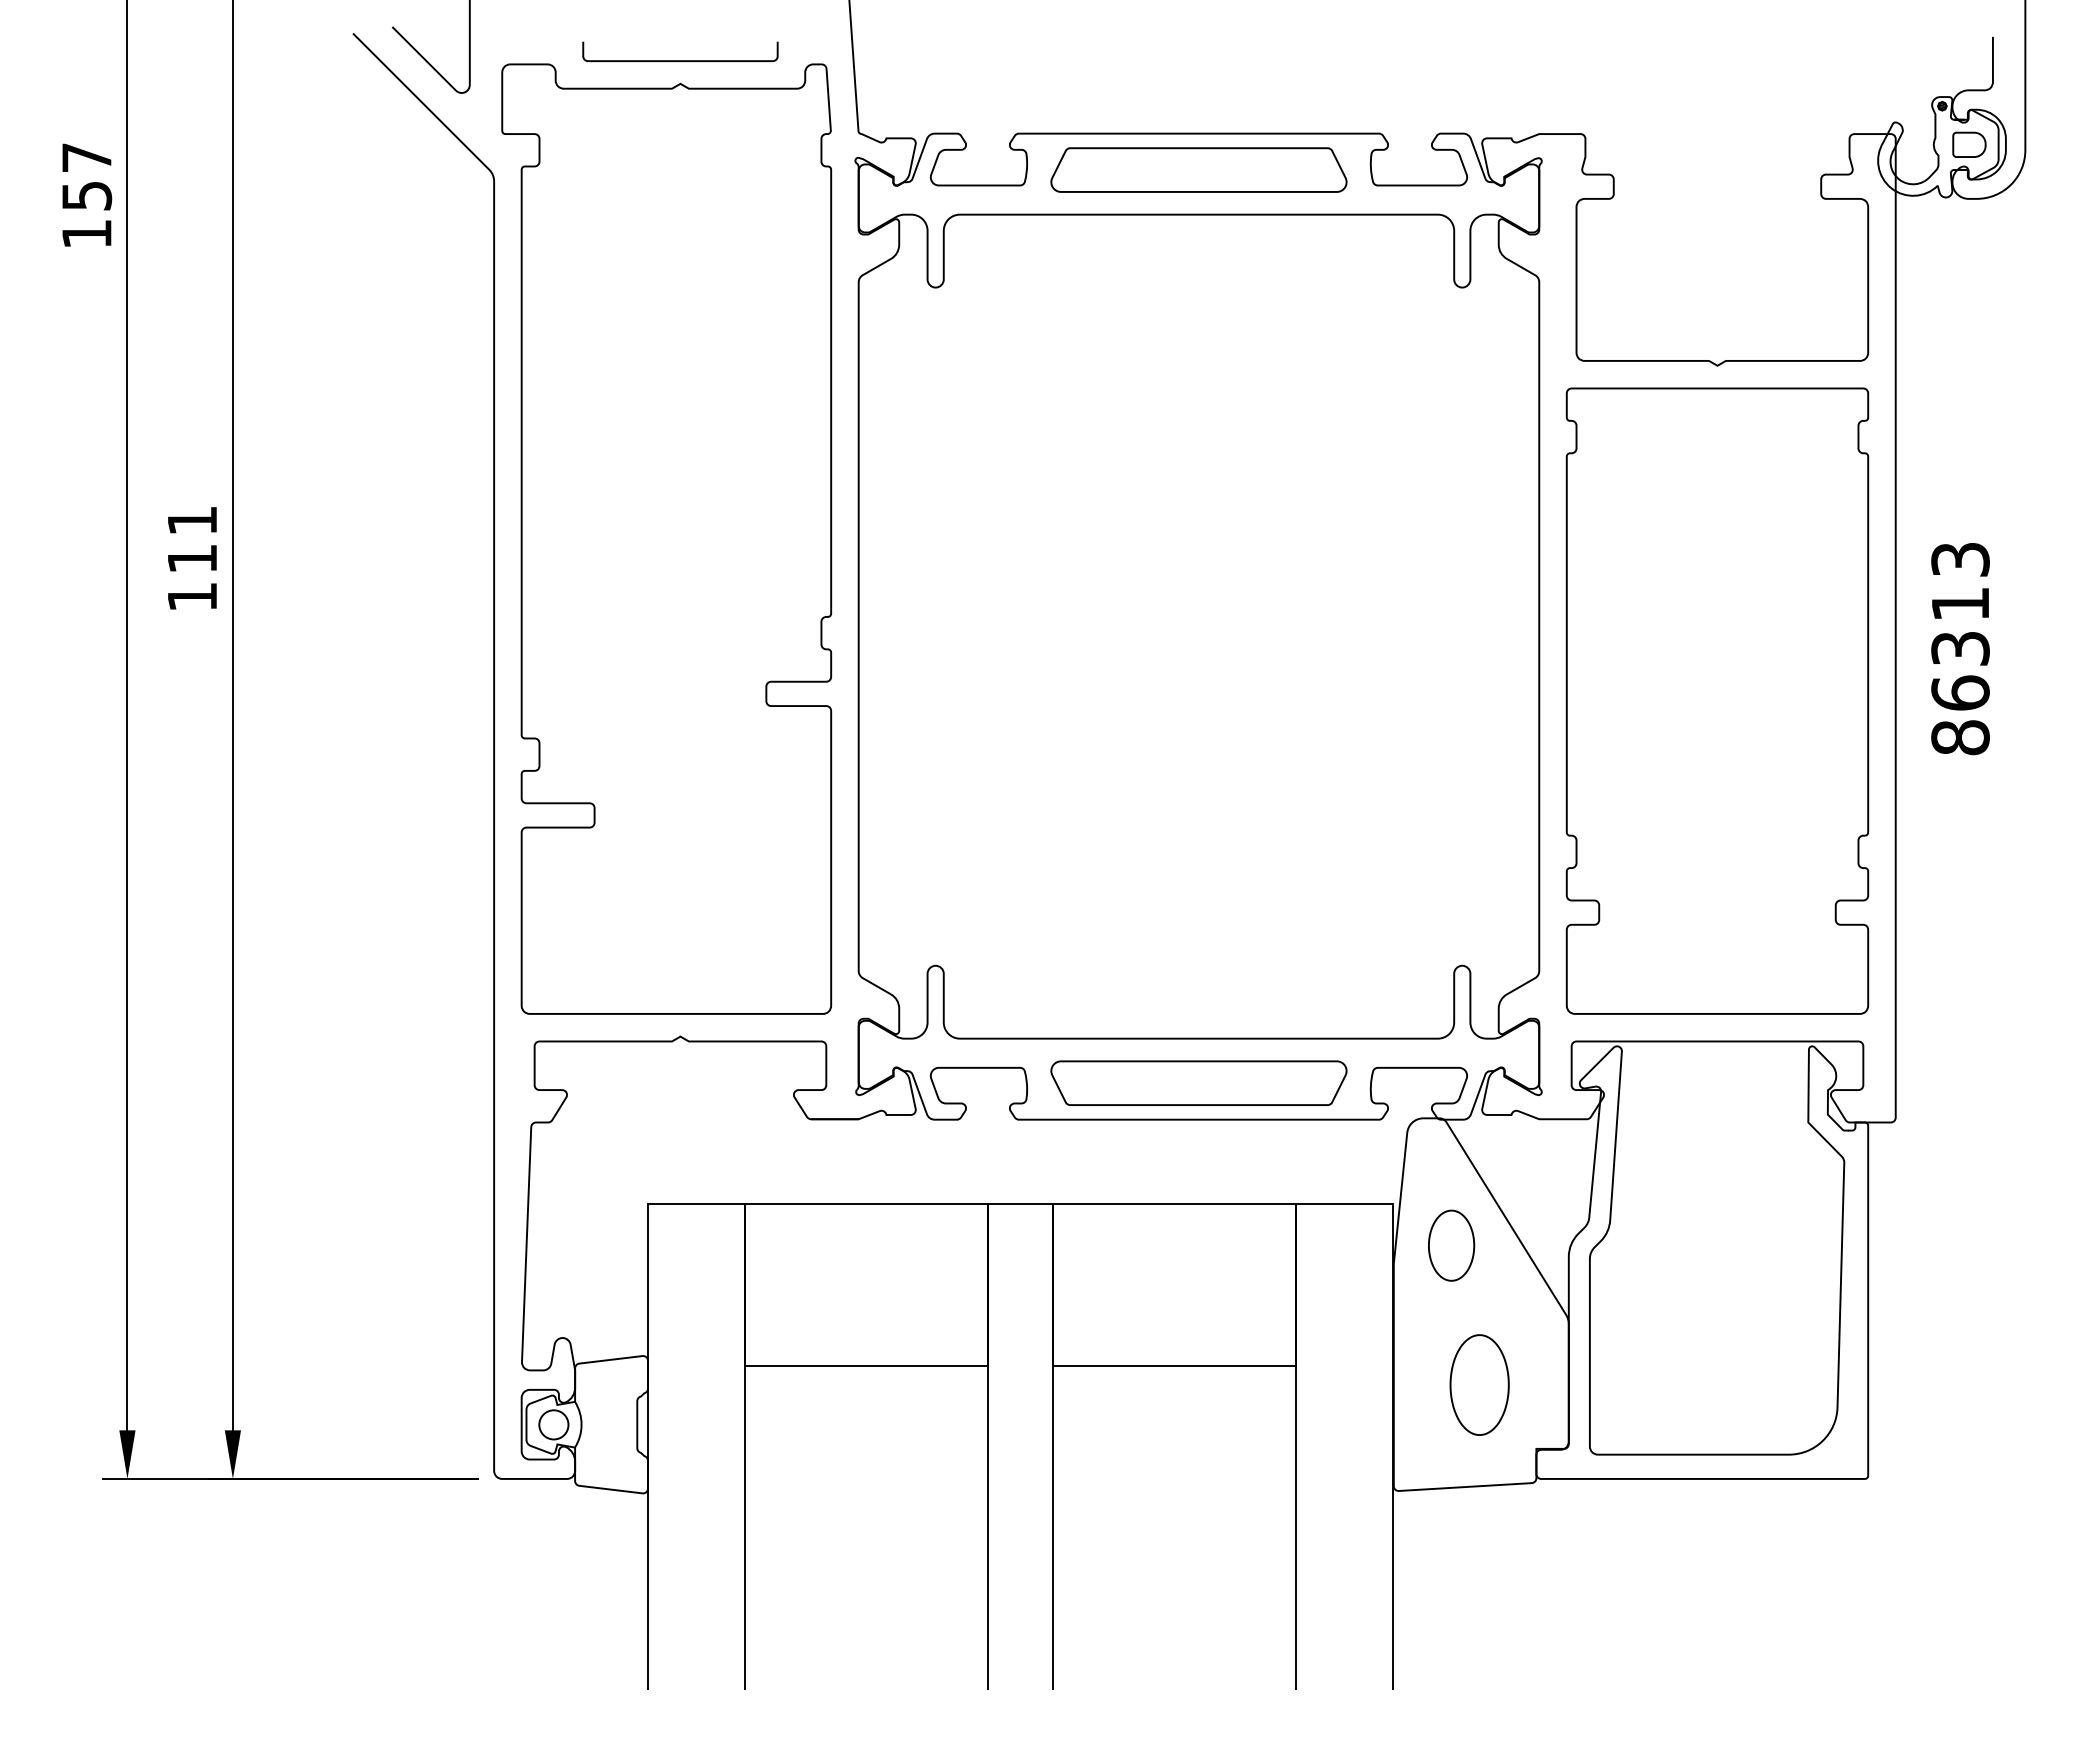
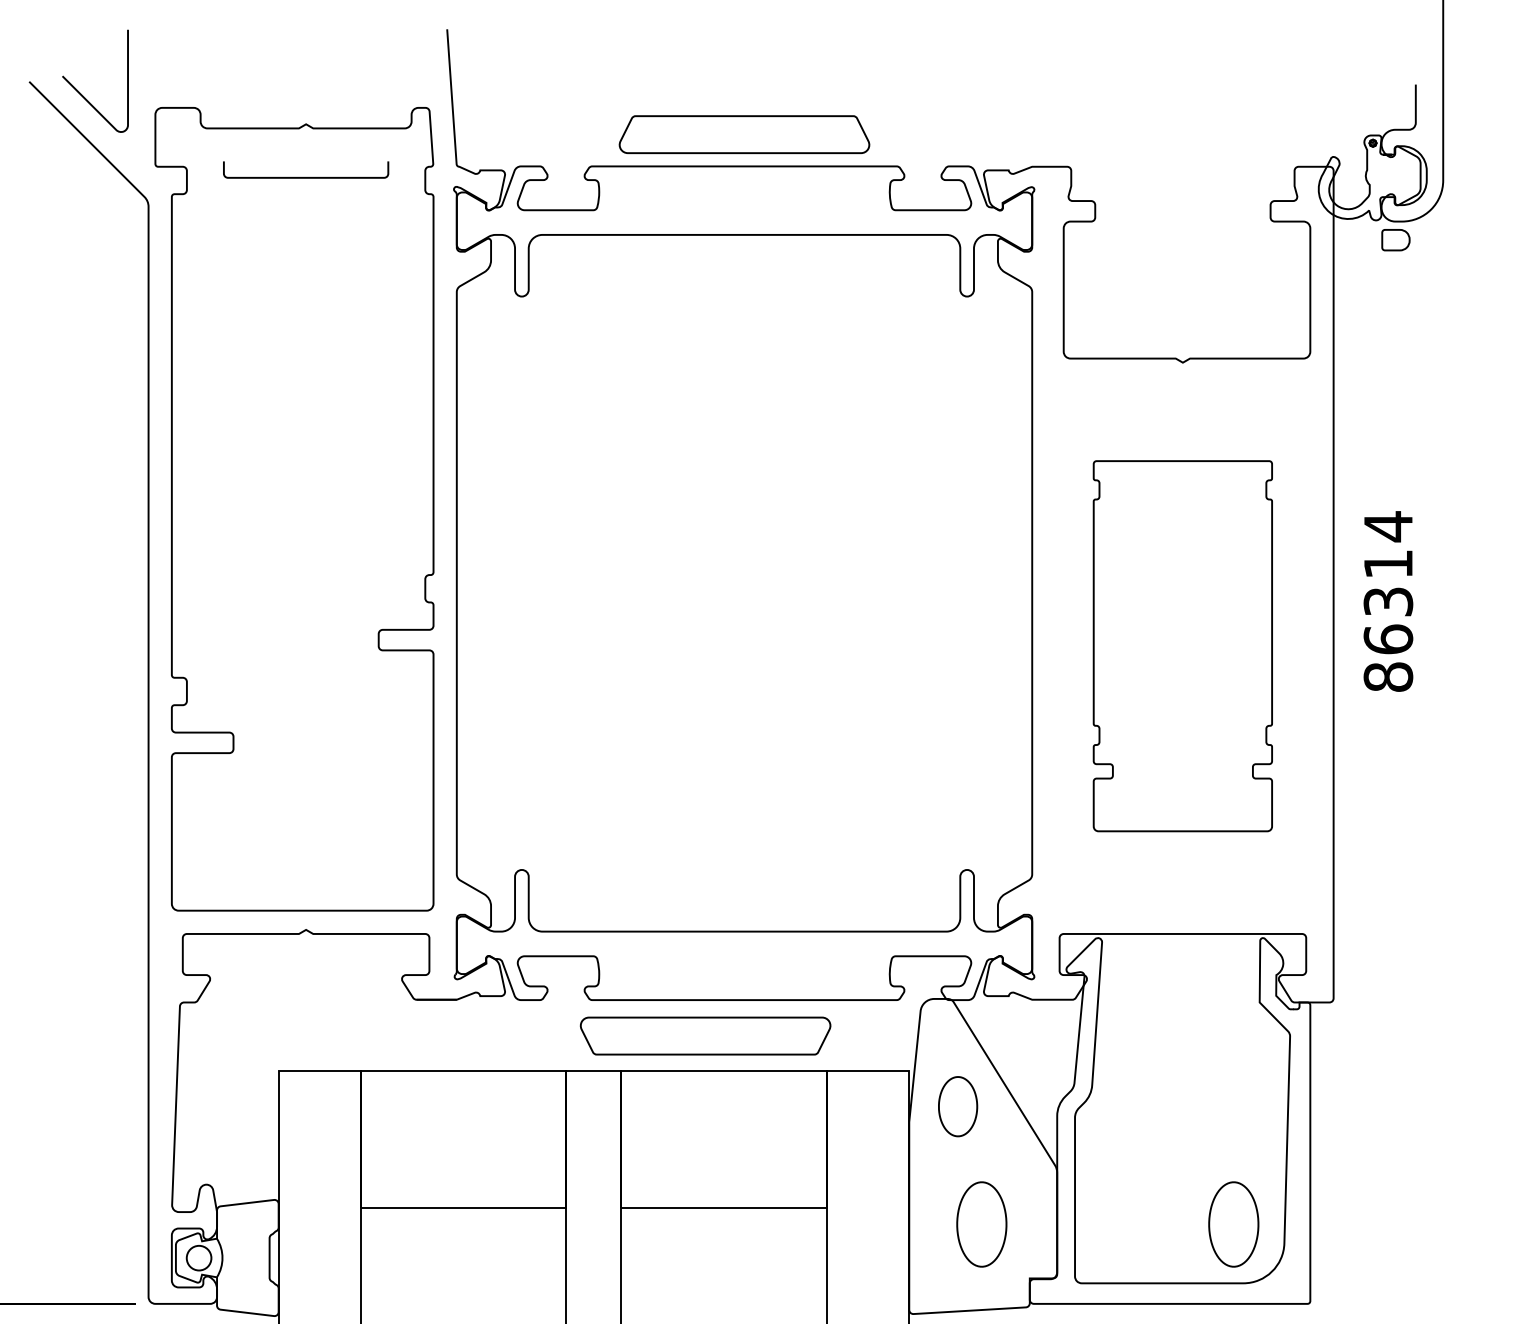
curve: (680, 60) -> (306, 177), moved
part: (1969, 144) -> (1395, 239), moved
part: (1198, 169) -> (744, 134), moved
text: (1960, 559) -> (1388, 526), 86313 -> 86314
part: (1717, 700) -> (1182, 645), size x0.7
part: (1198, 1082) -> (705, 1035), moved
part: (1777, 1384) -> (1233, 1224), added

